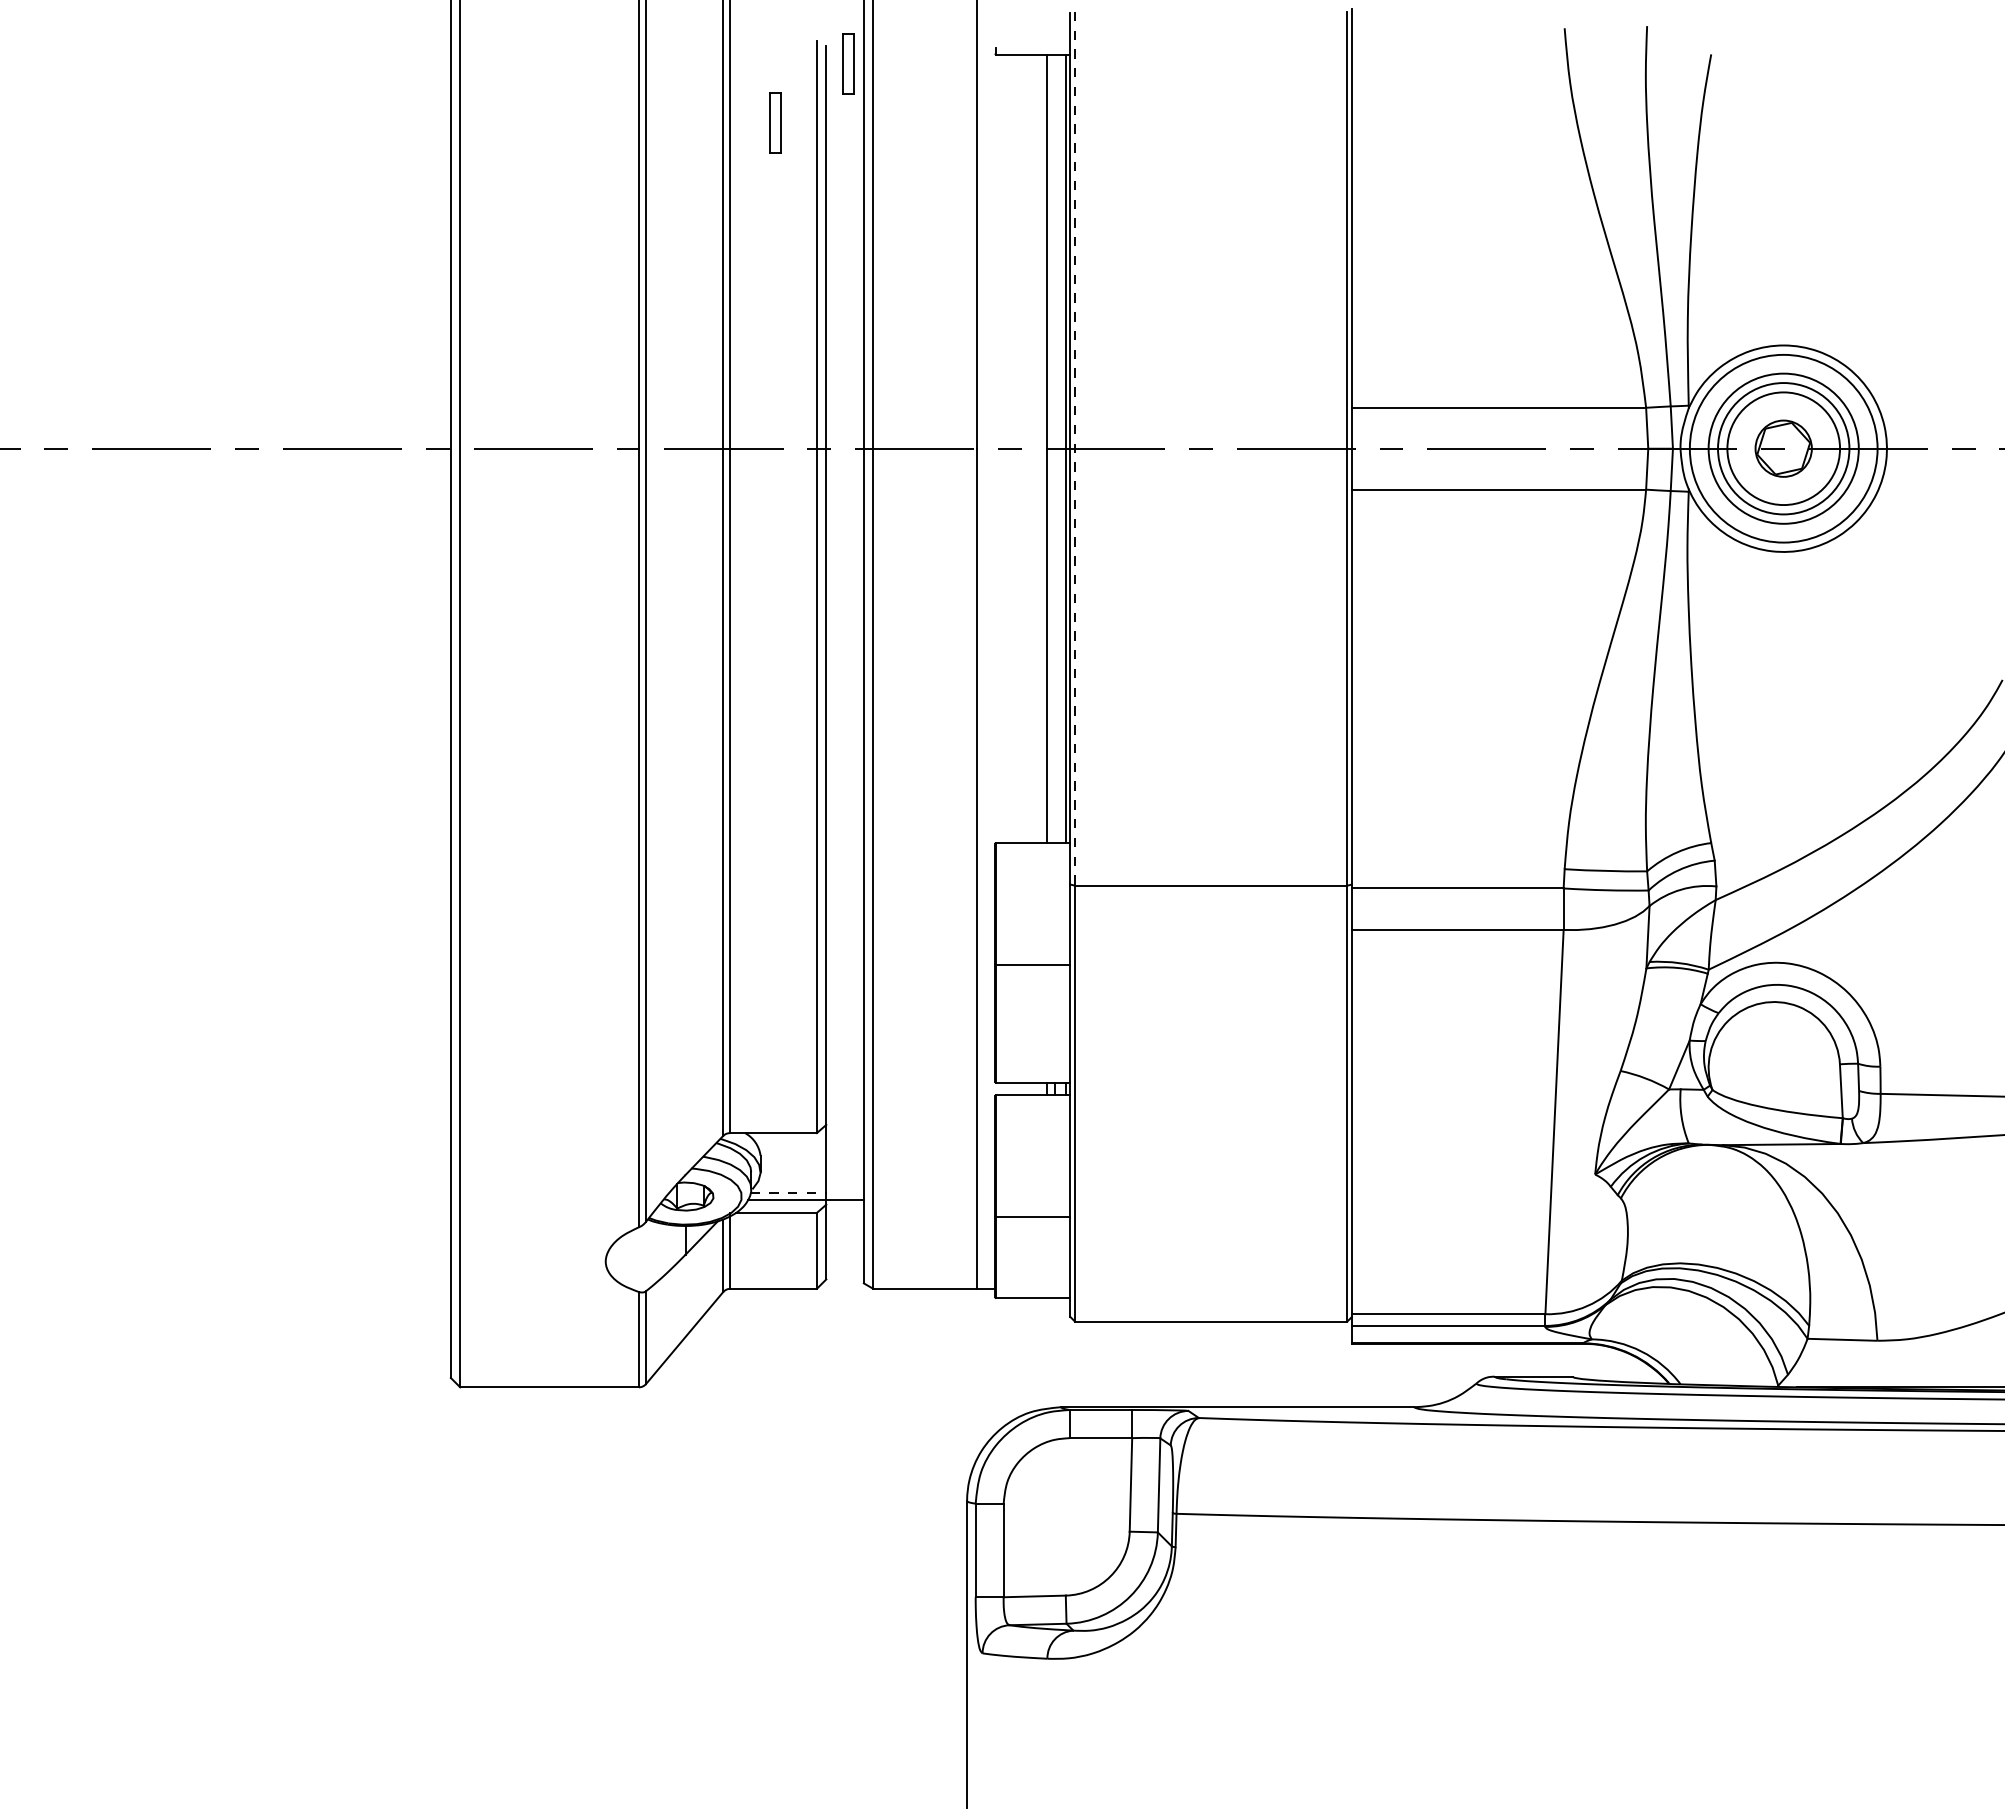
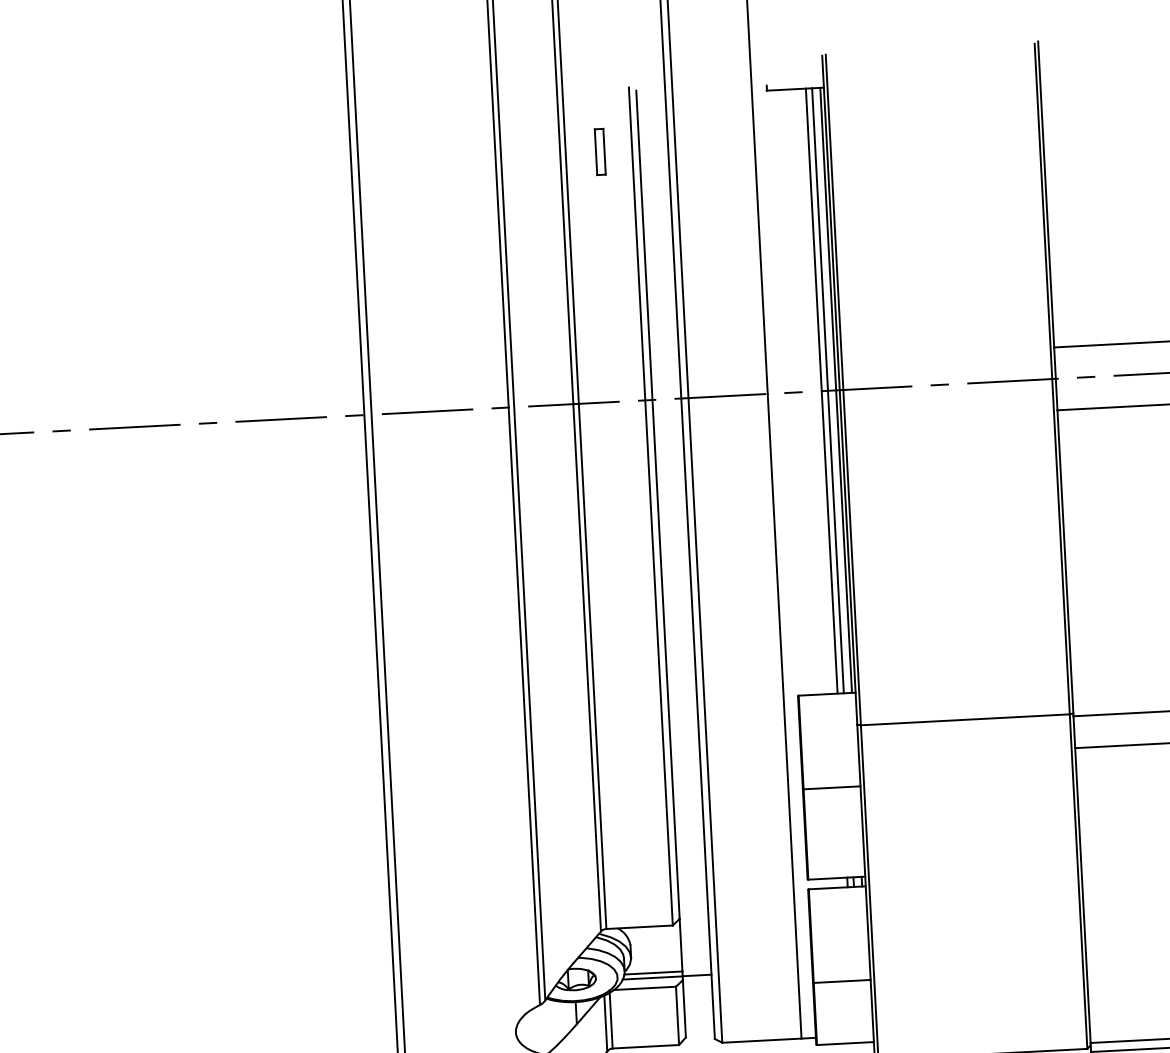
part: (848, 63) -> (654, 103), removed
line: (1055, 448) -> (828, 390), added
line: (1075, 448) -> (843, 389), dashed -> solid
line: (788, 1193) -> (653, 973), dashed -> solid

